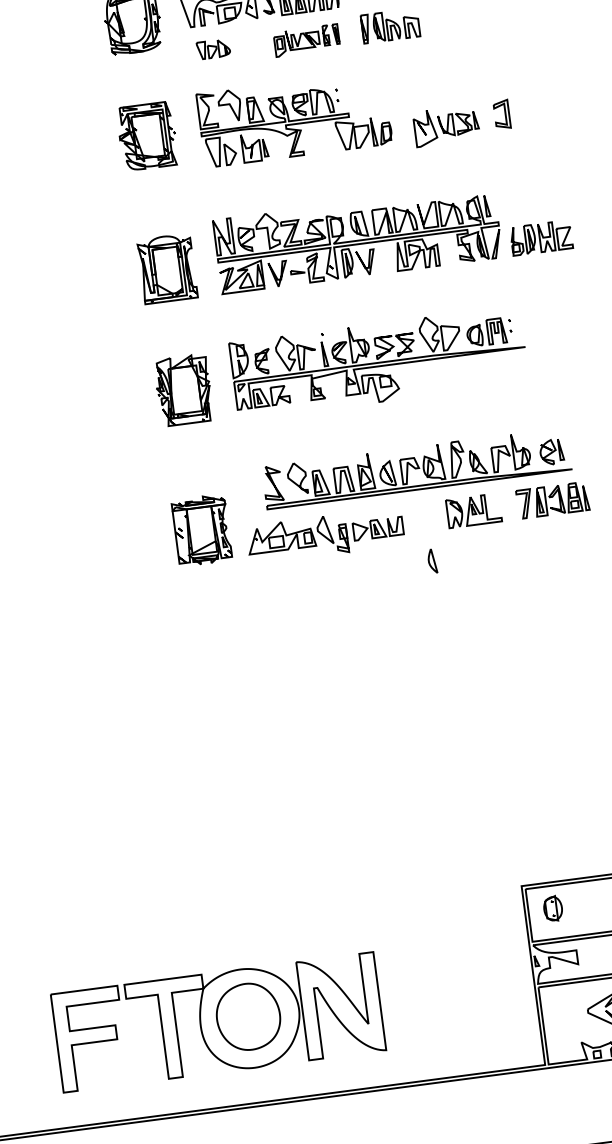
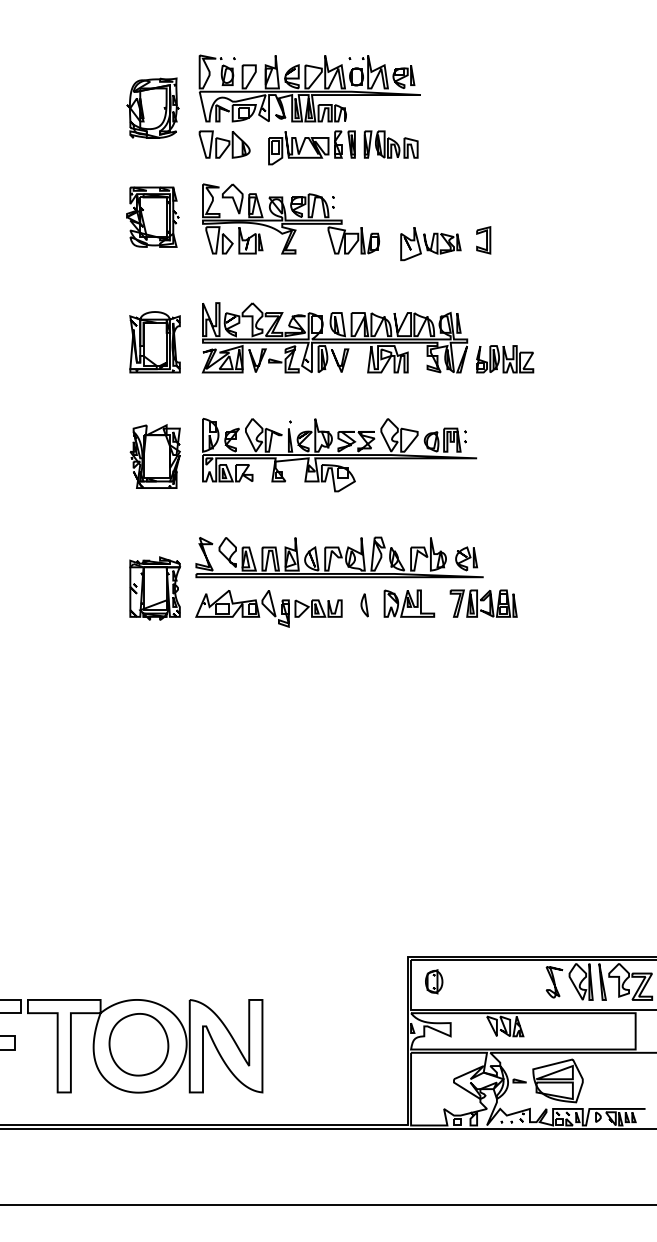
part: (306, 40) -> (311, 147), size x1.43
part: (213, 49) -> (224, 144), size x1.67
part: (416, 468) -> (339, 557), moved
part: (432, 561) -> (364, 605), moved

